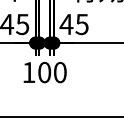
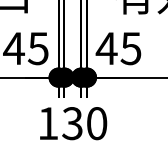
text: (44, 72) -> (72, 123), 100 -> 130

